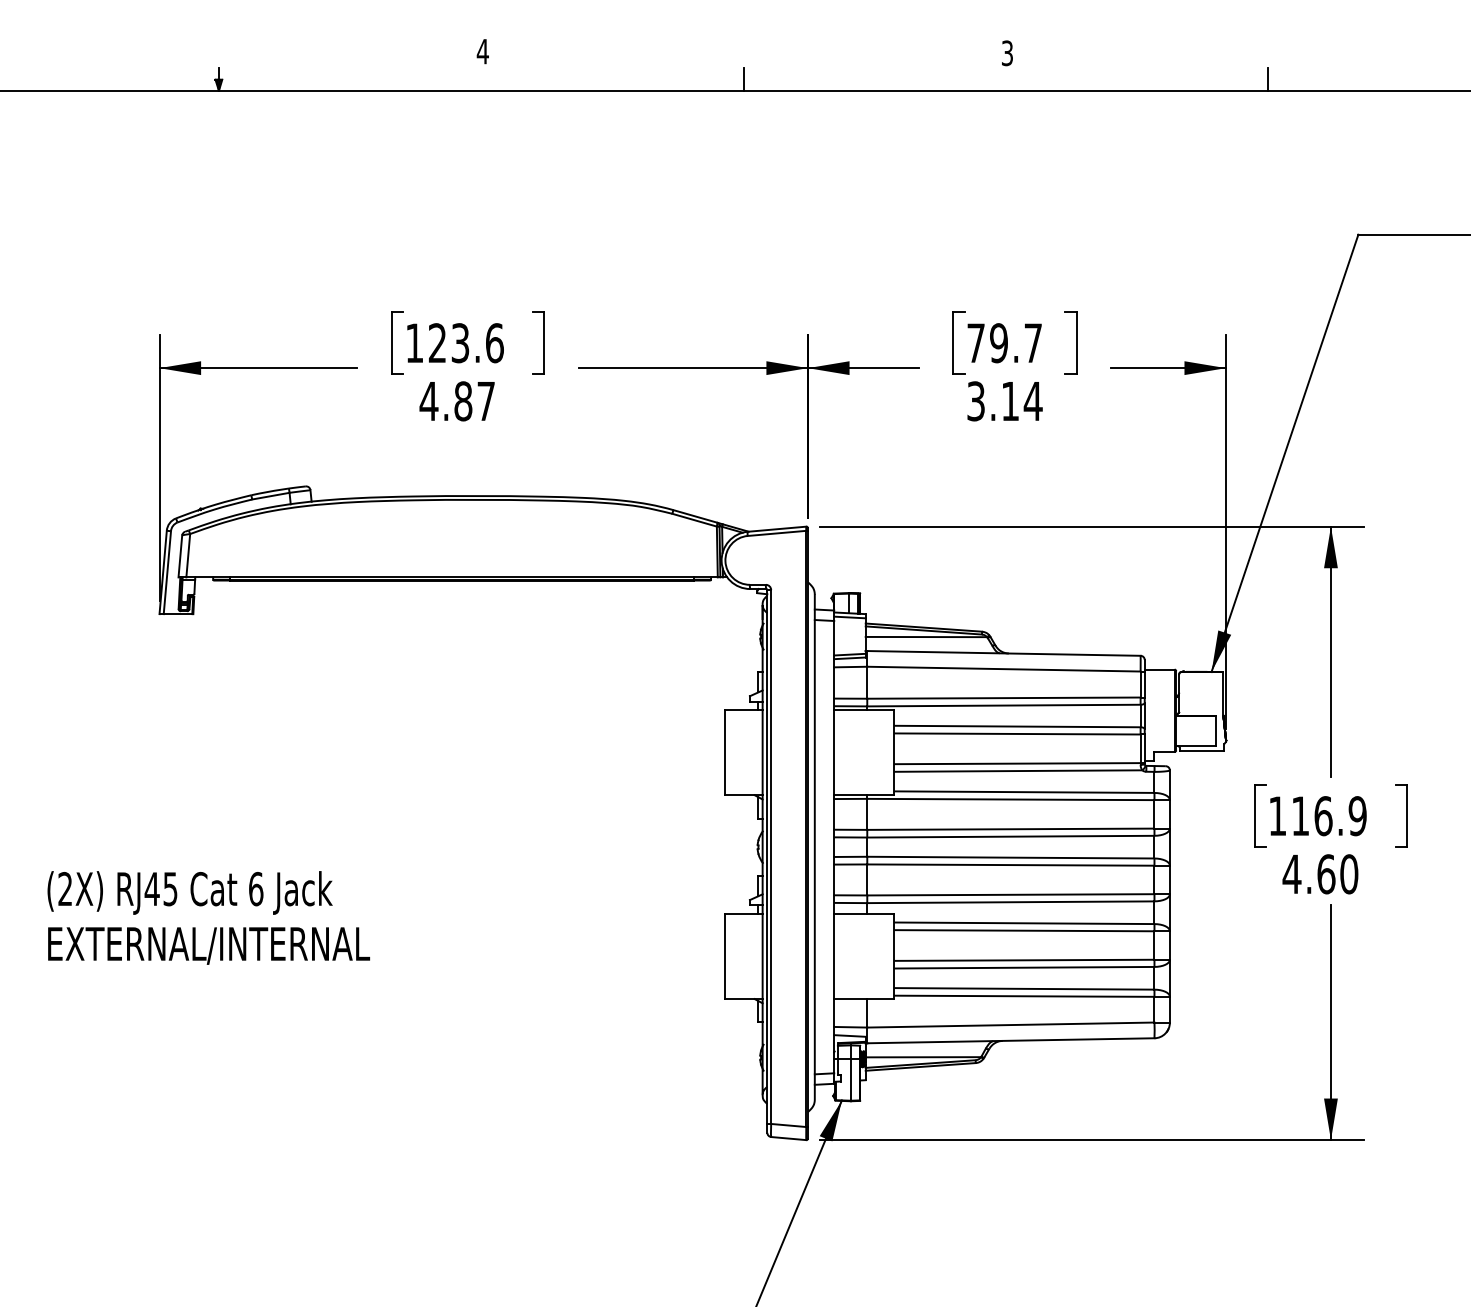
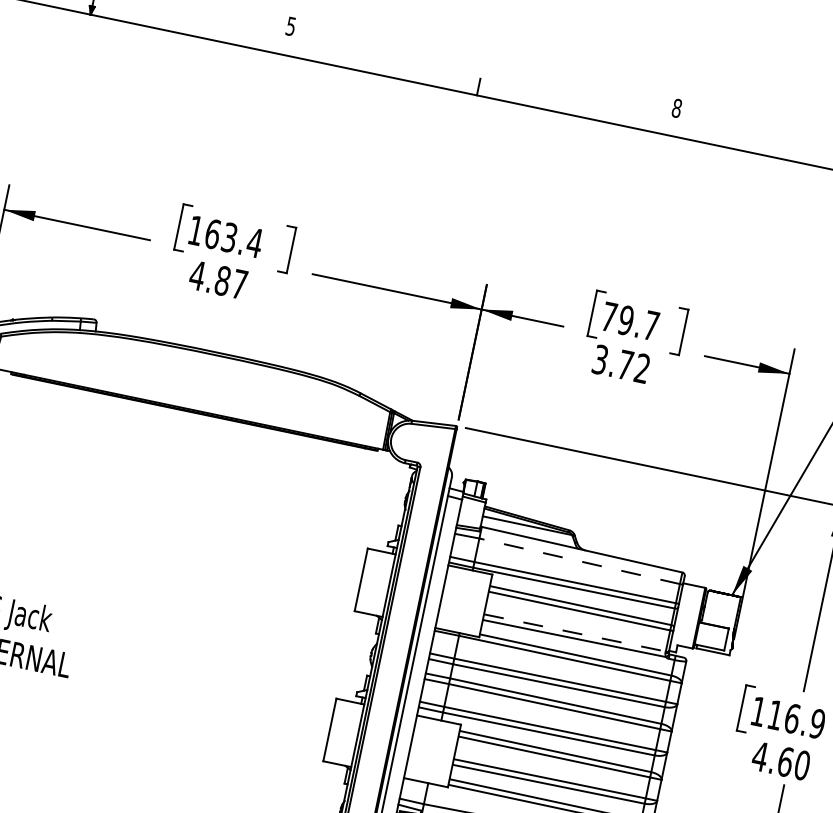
text: (482, 51) -> (290, 26), 4 -> 5
text: (1007, 53) -> (676, 108), 3 -> 8
text: (466, 343) -> (234, 238), 123.6 -> 163.4
text: (1022, 400) -> (634, 366), 3.14 -> 3.72
line: (1003, 669) -> (579, 561), solid -> dashed
line: (1016, 763) -> (574, 632), solid -> dashed

